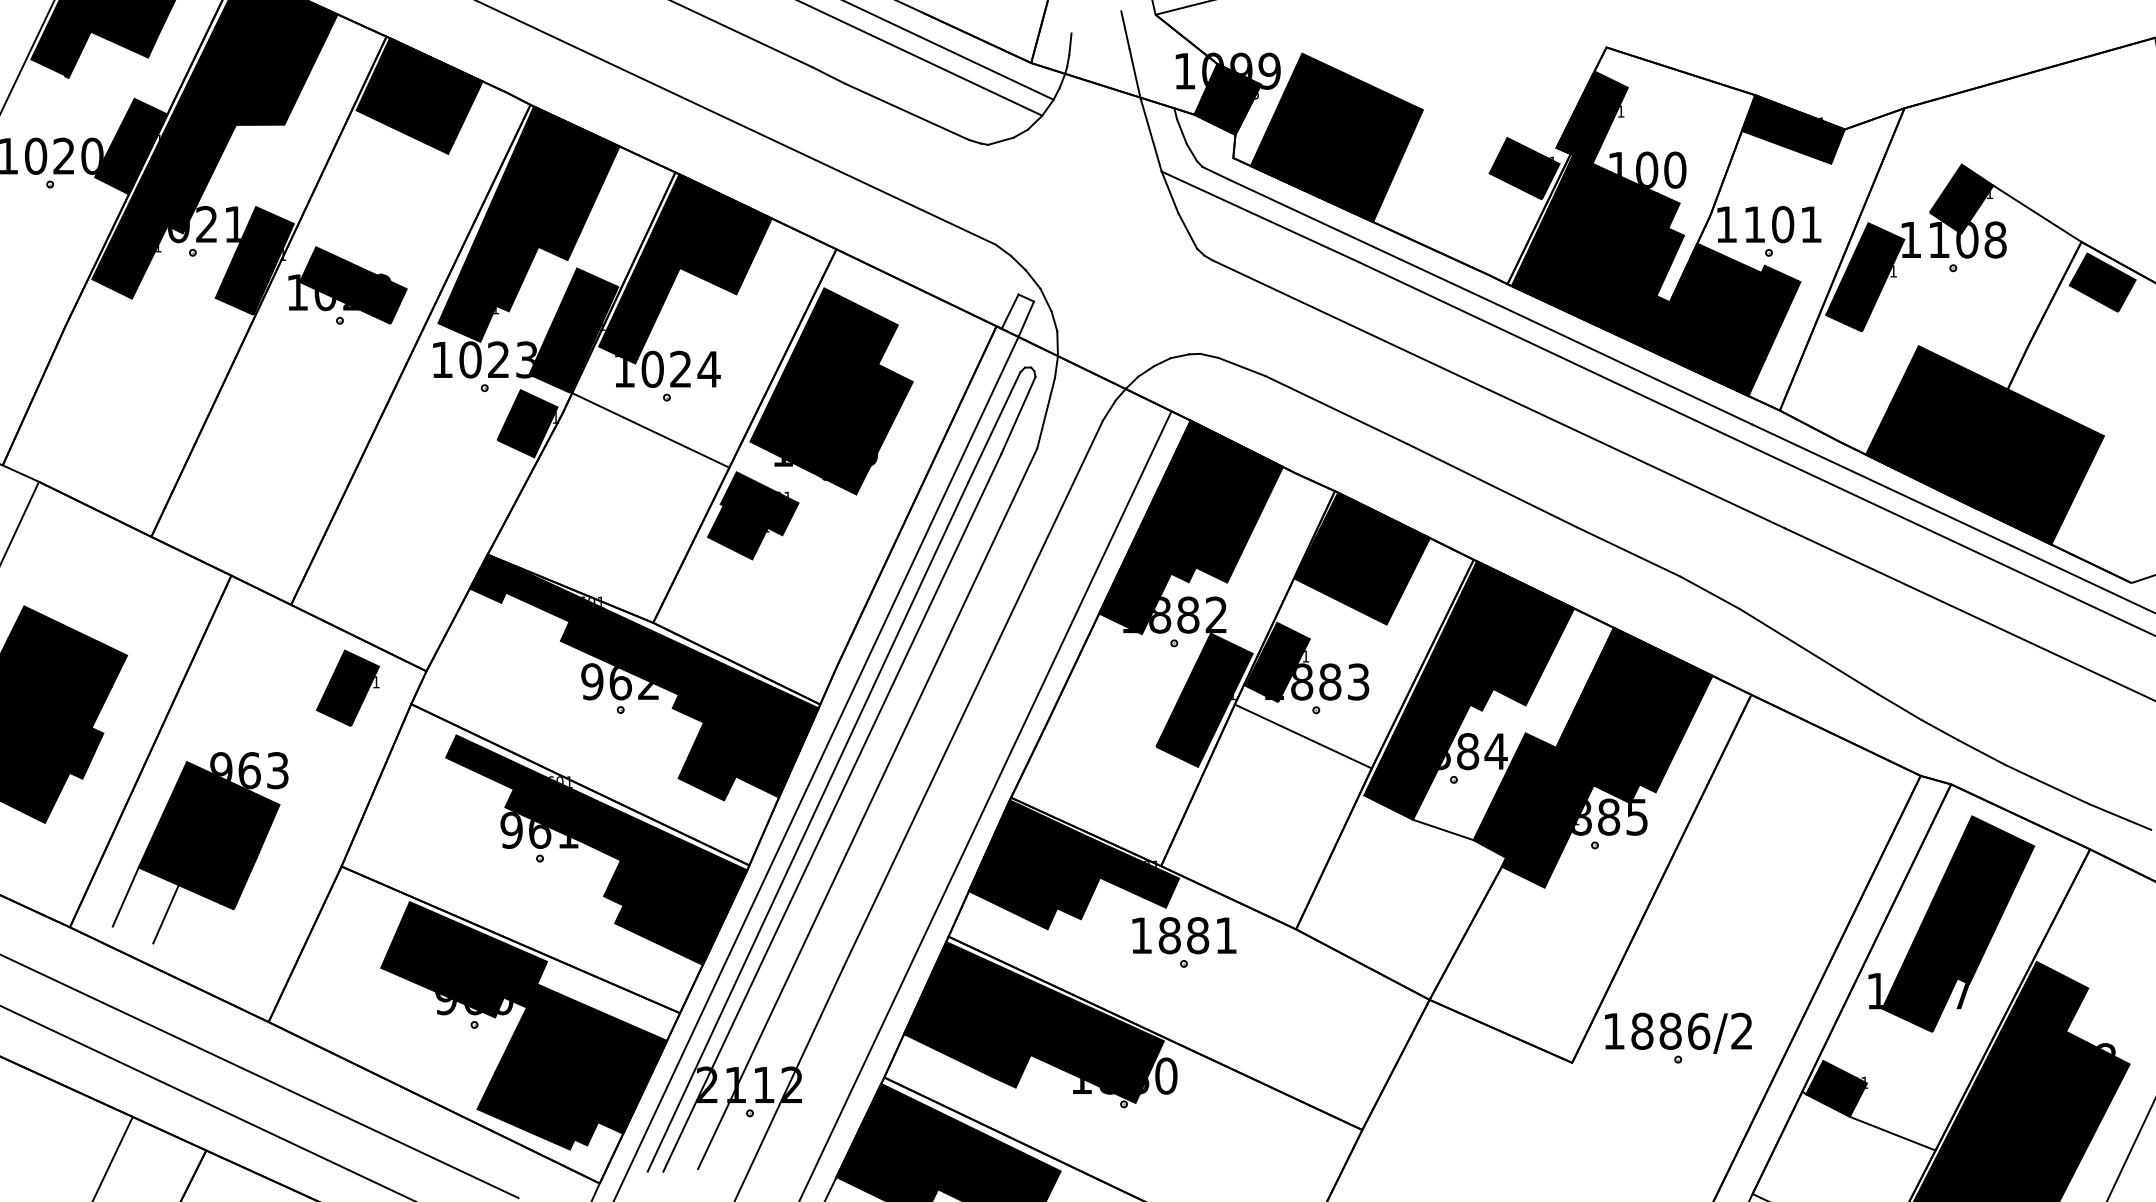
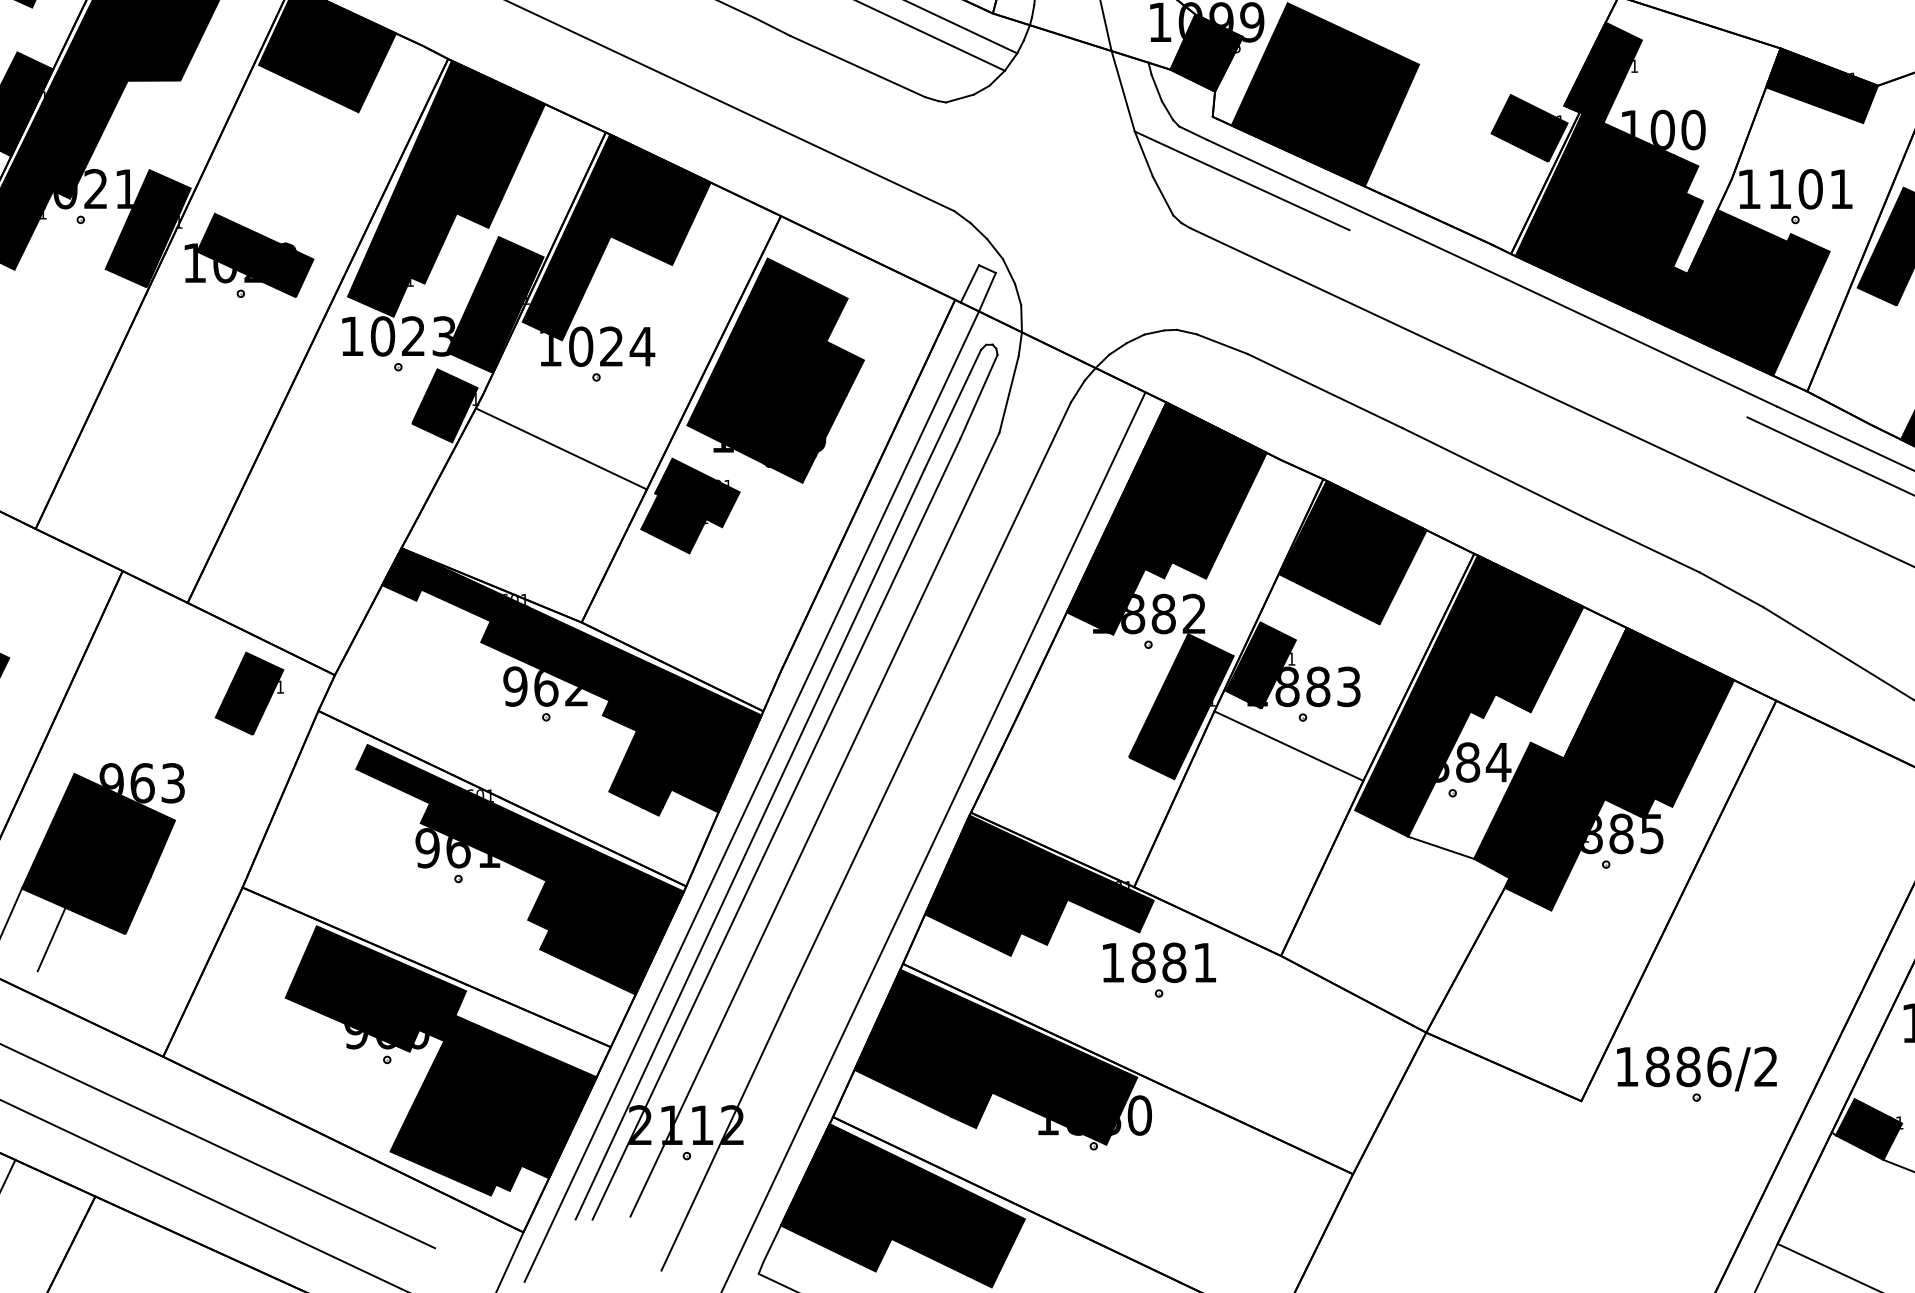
line: (1541, 348) -> (1547, 324), removed
line: (650, 430) -> (561, 449), moved

